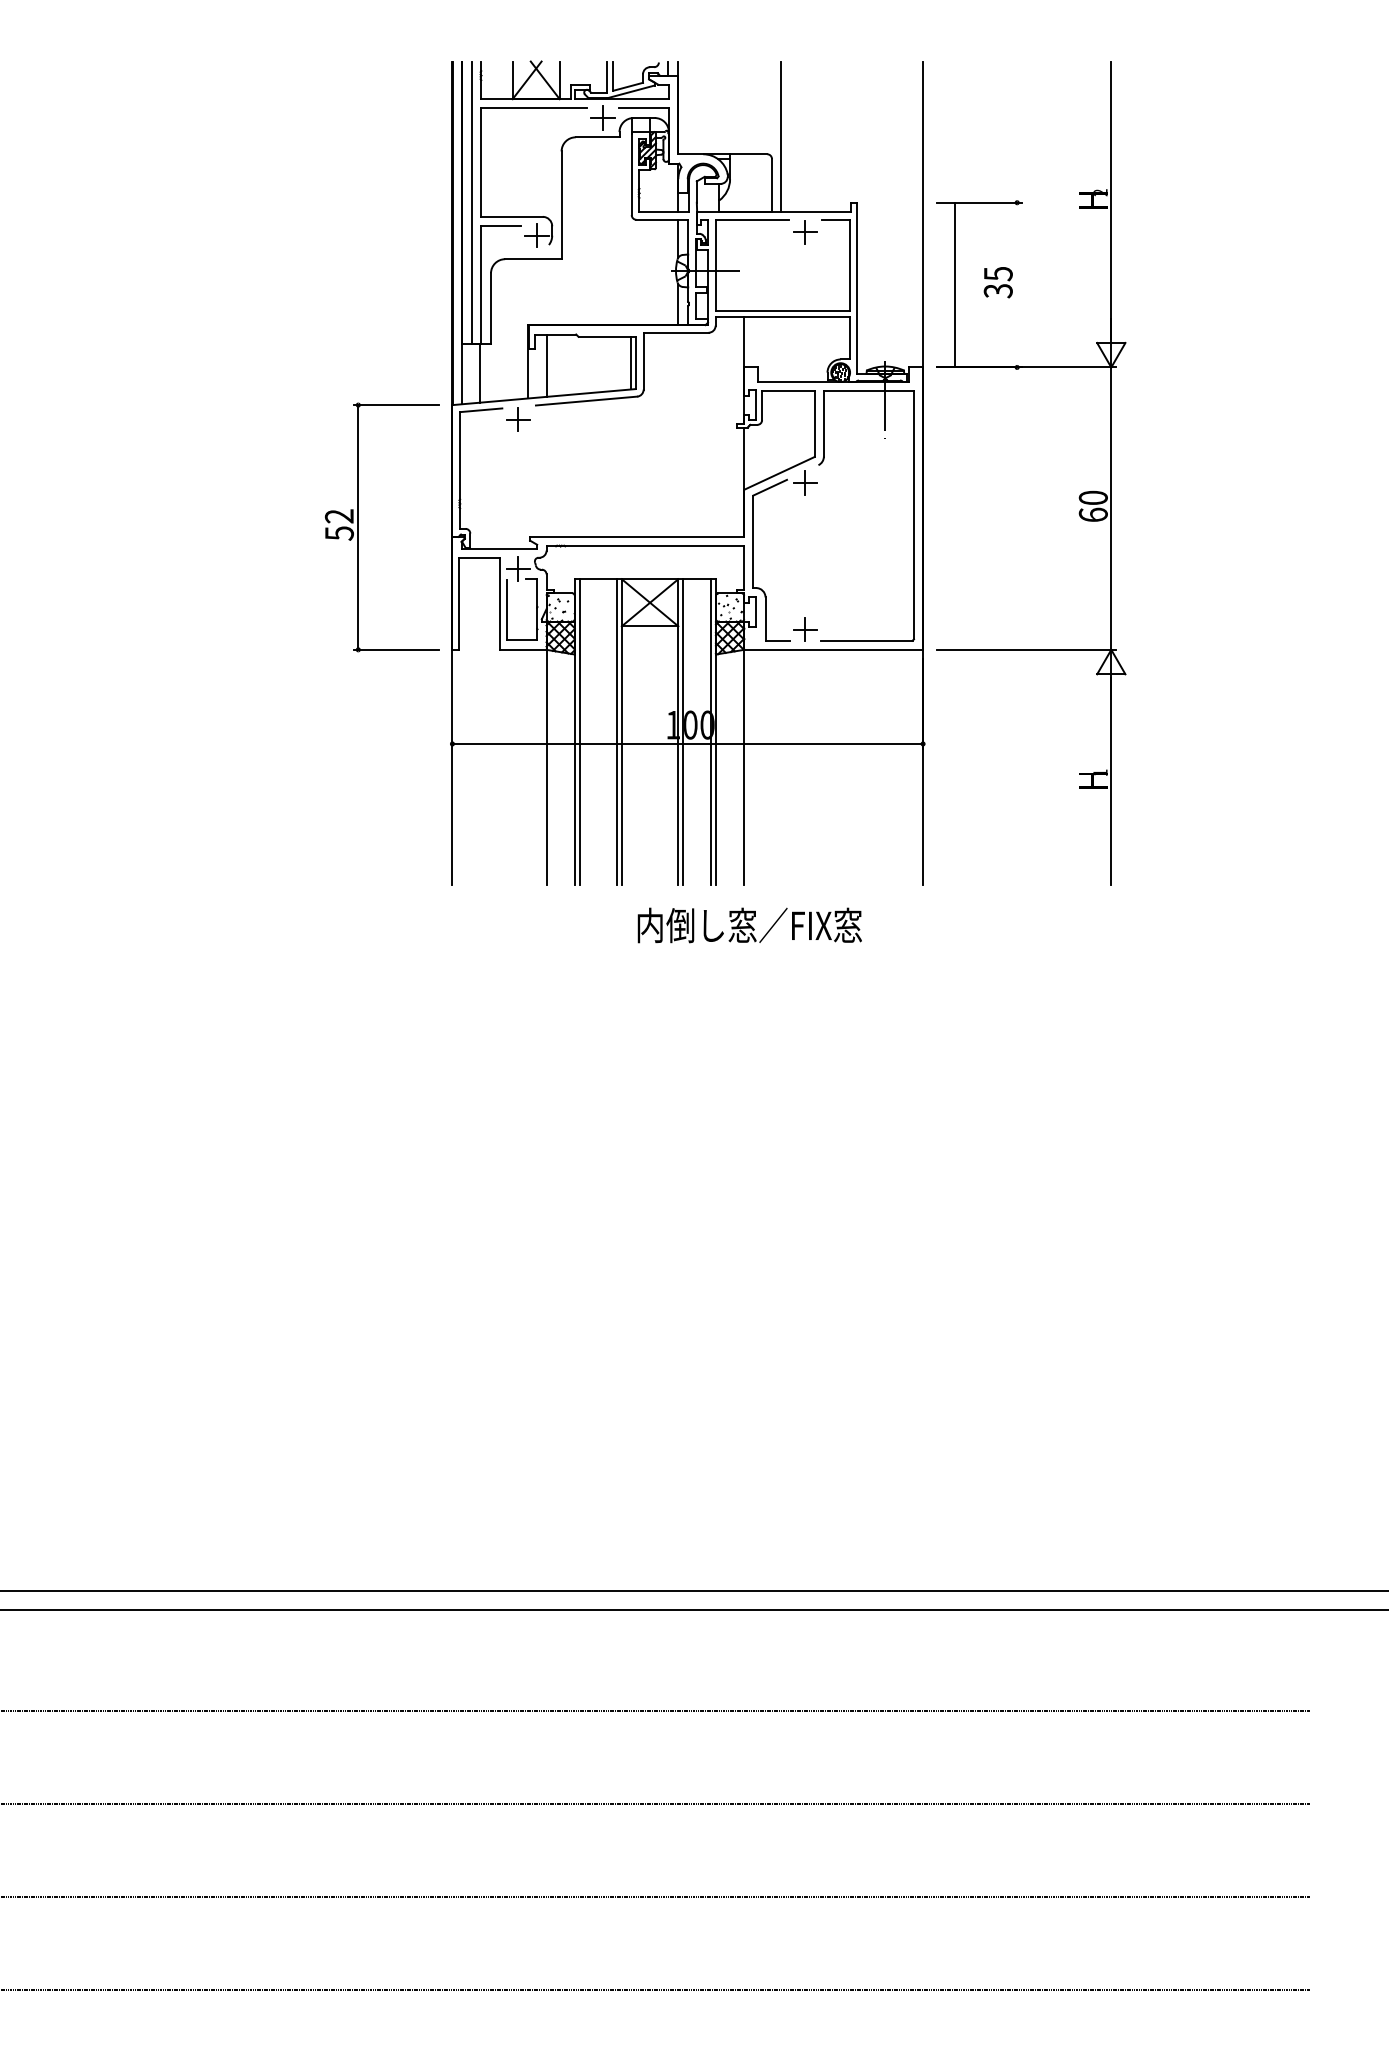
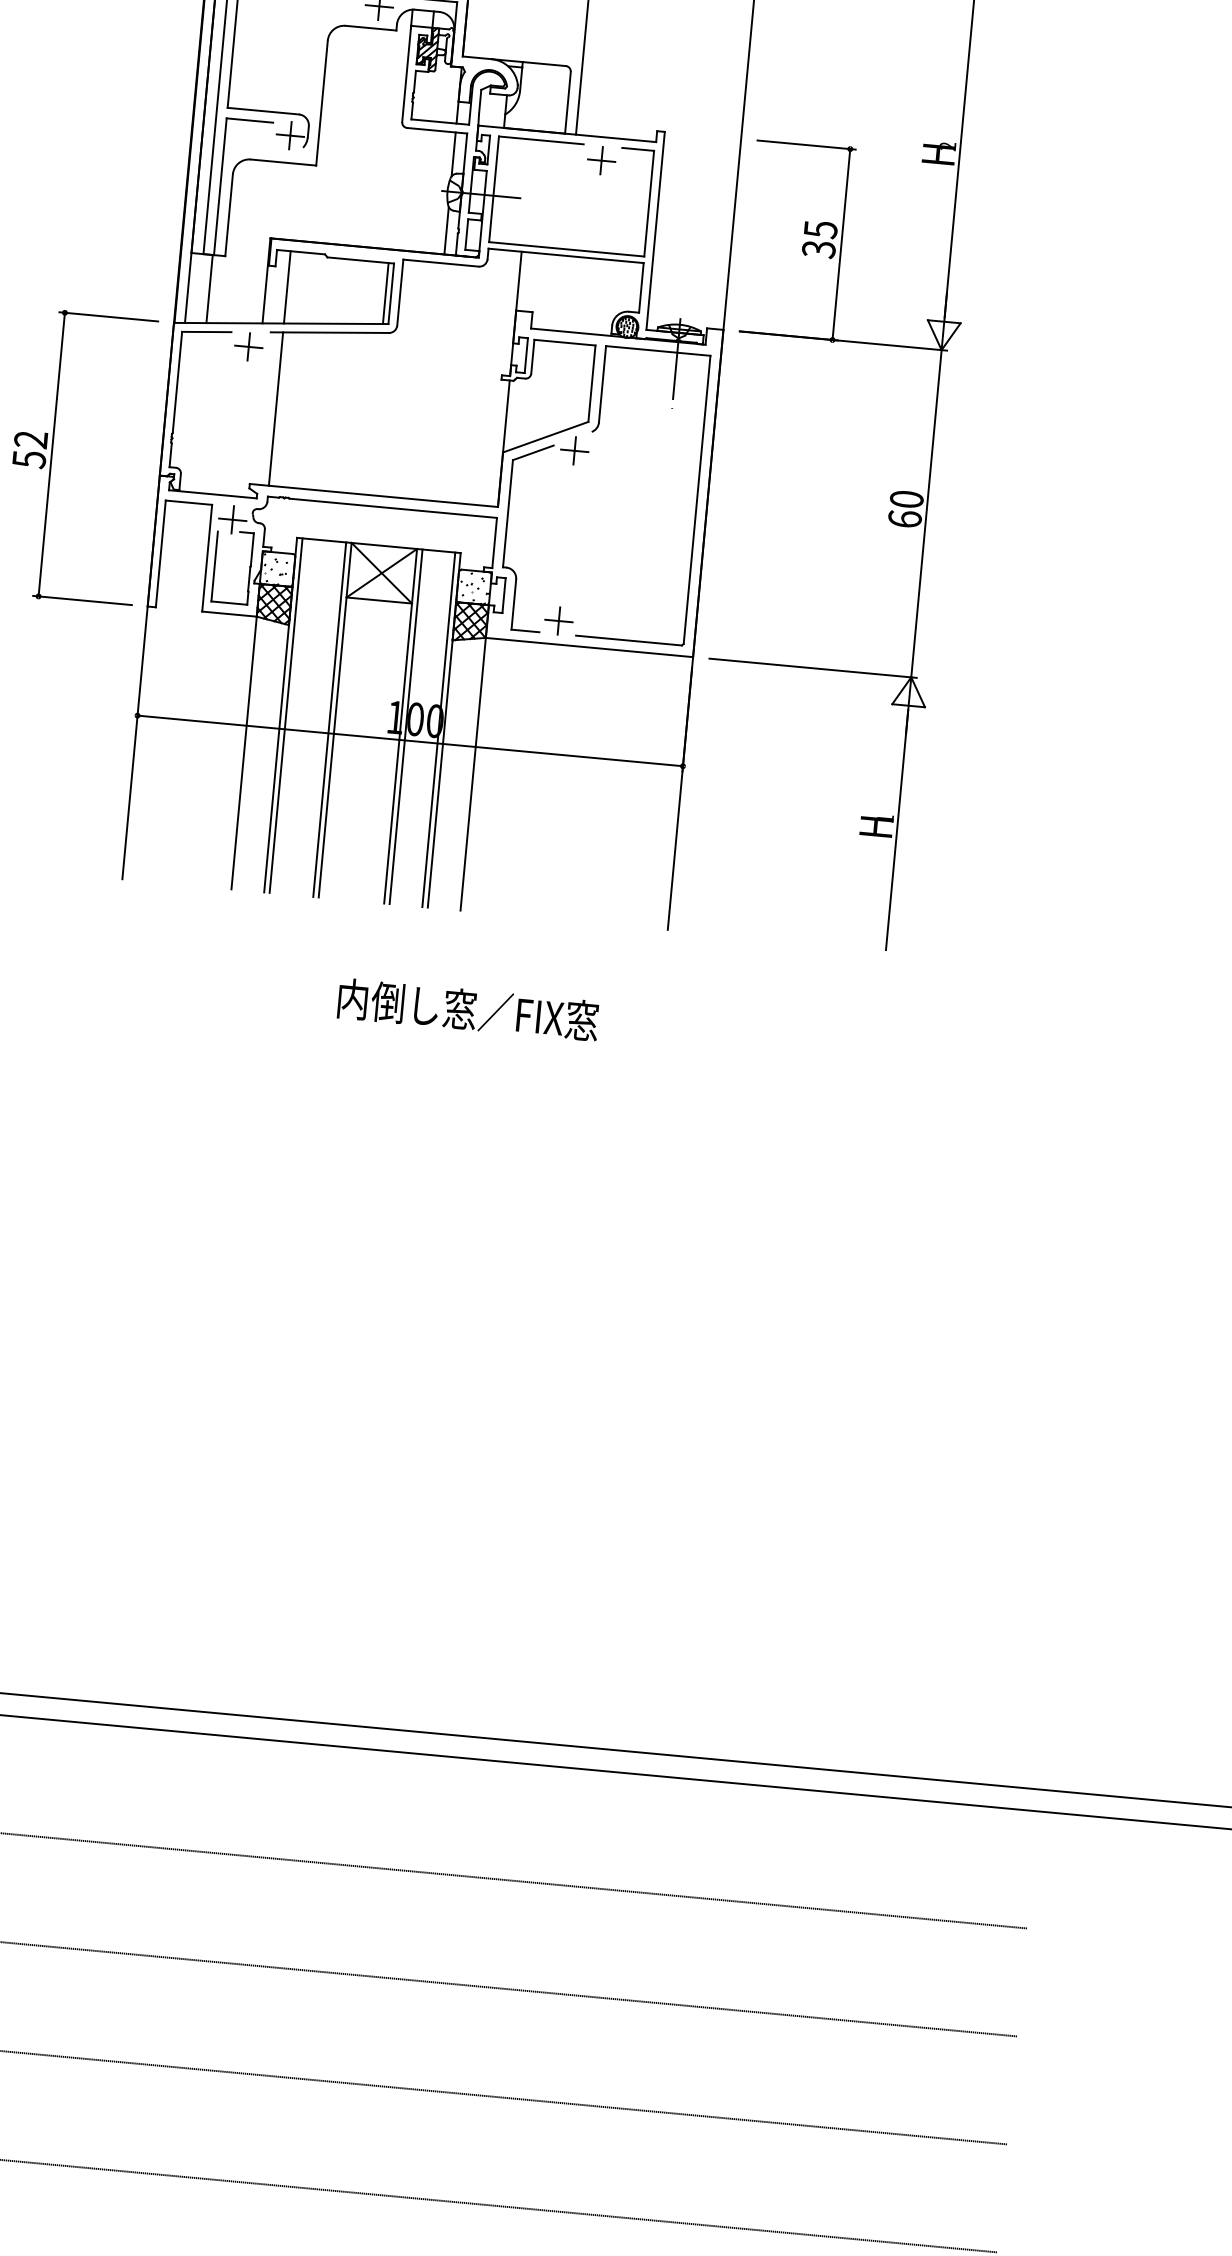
line: (955, 284) -> (841, 243), moved
line: (546, 470) -> (275, 408), added
text: (749, 925) -> (468, 1009), moved

